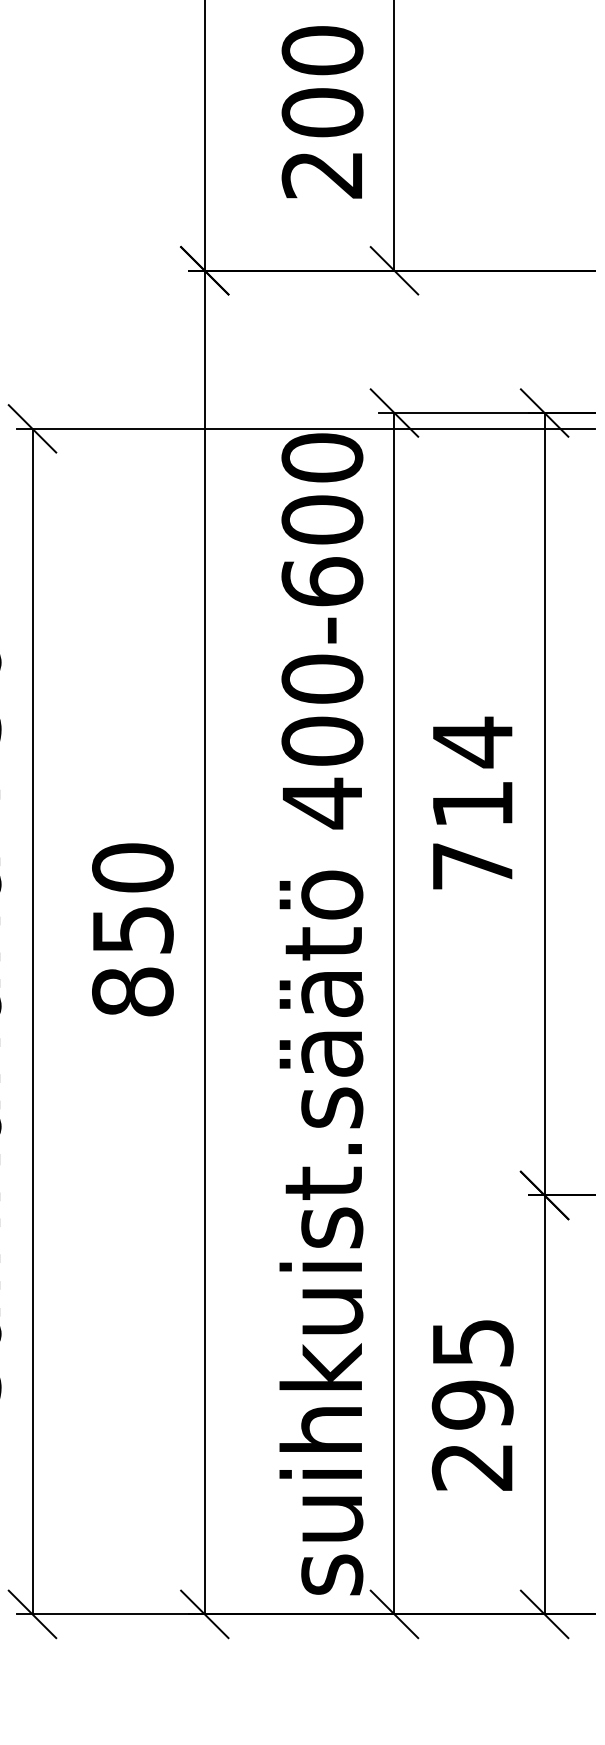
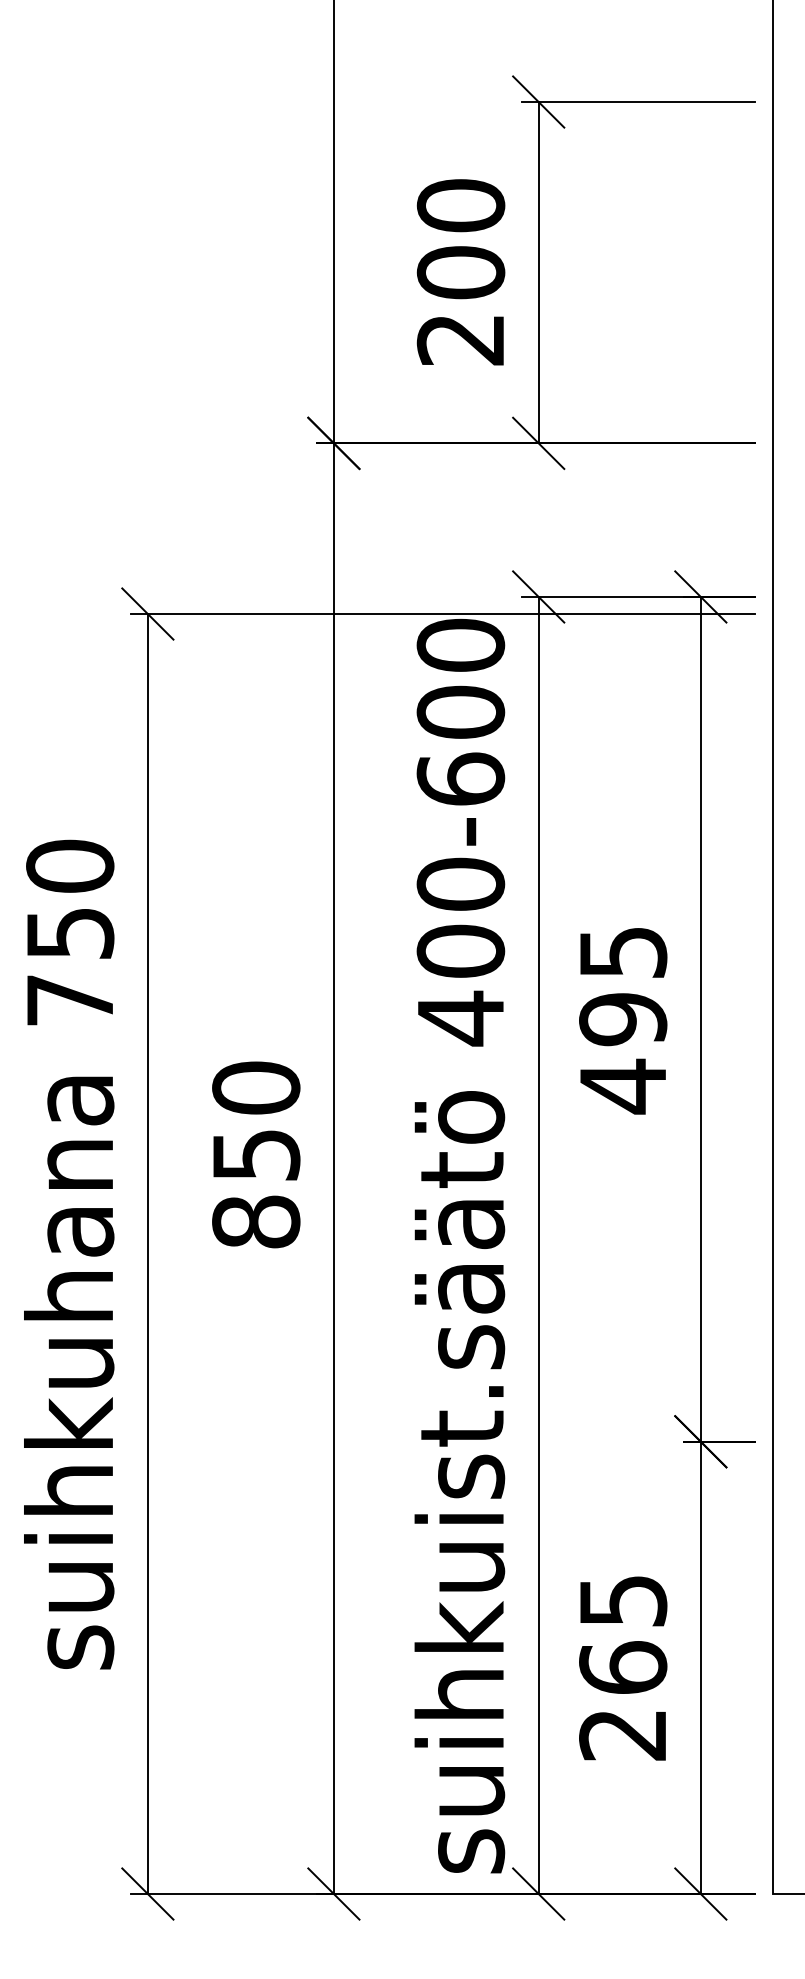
text: (473, 804) -> (623, 1019), 714 -> 495
text: (473, 1404) -> (623, 1667), 295 -> 265

